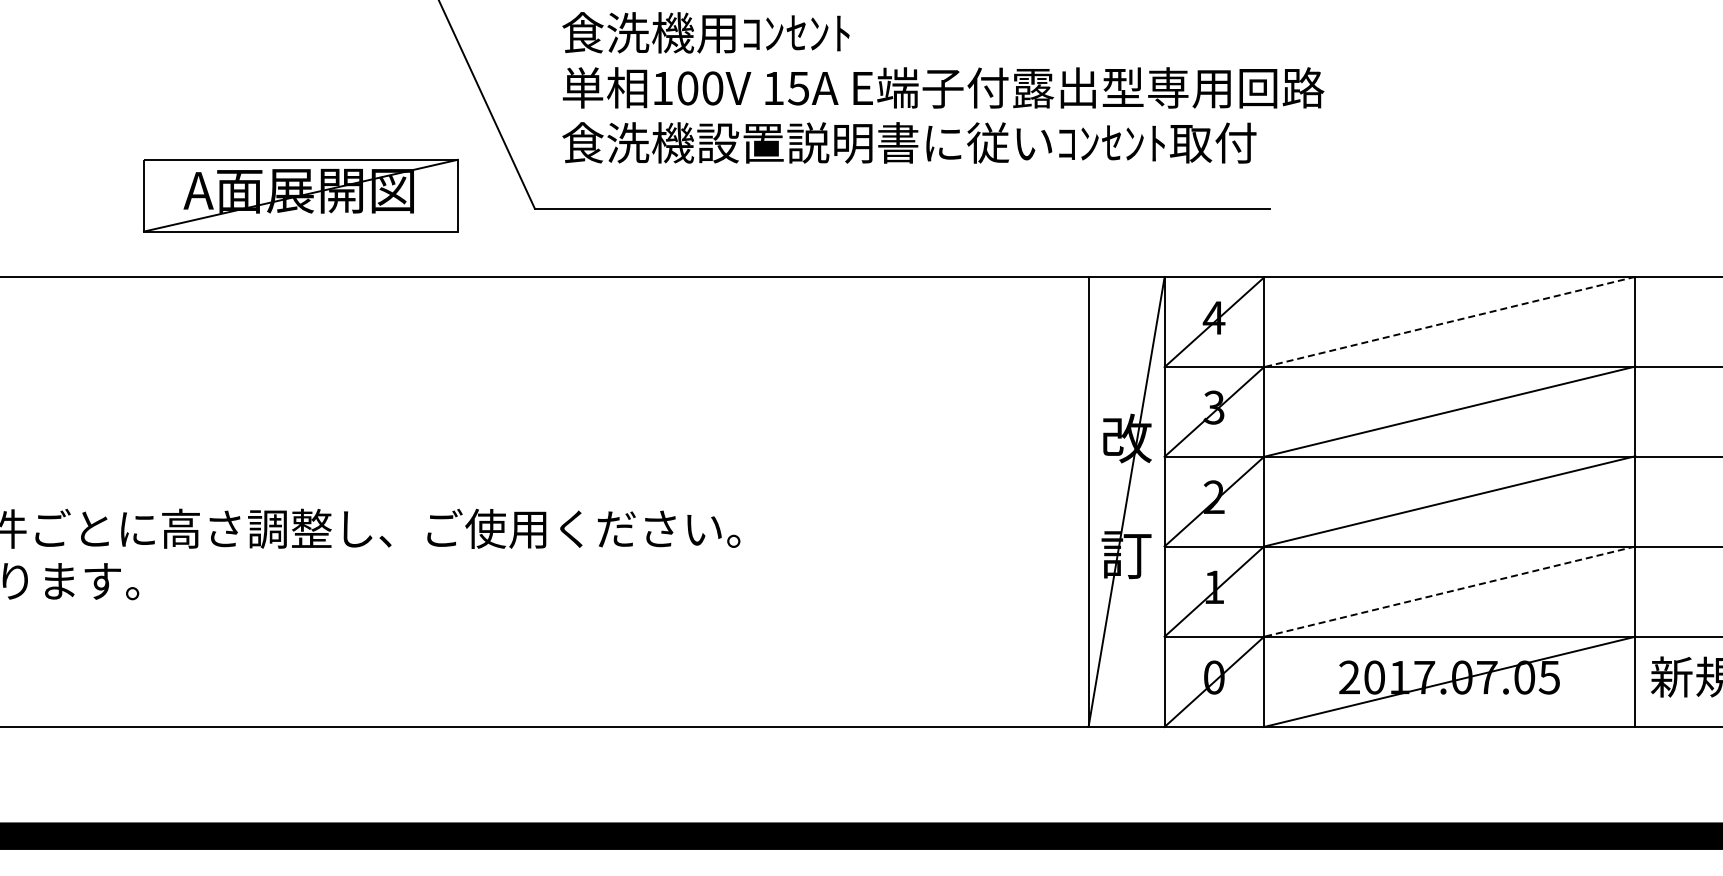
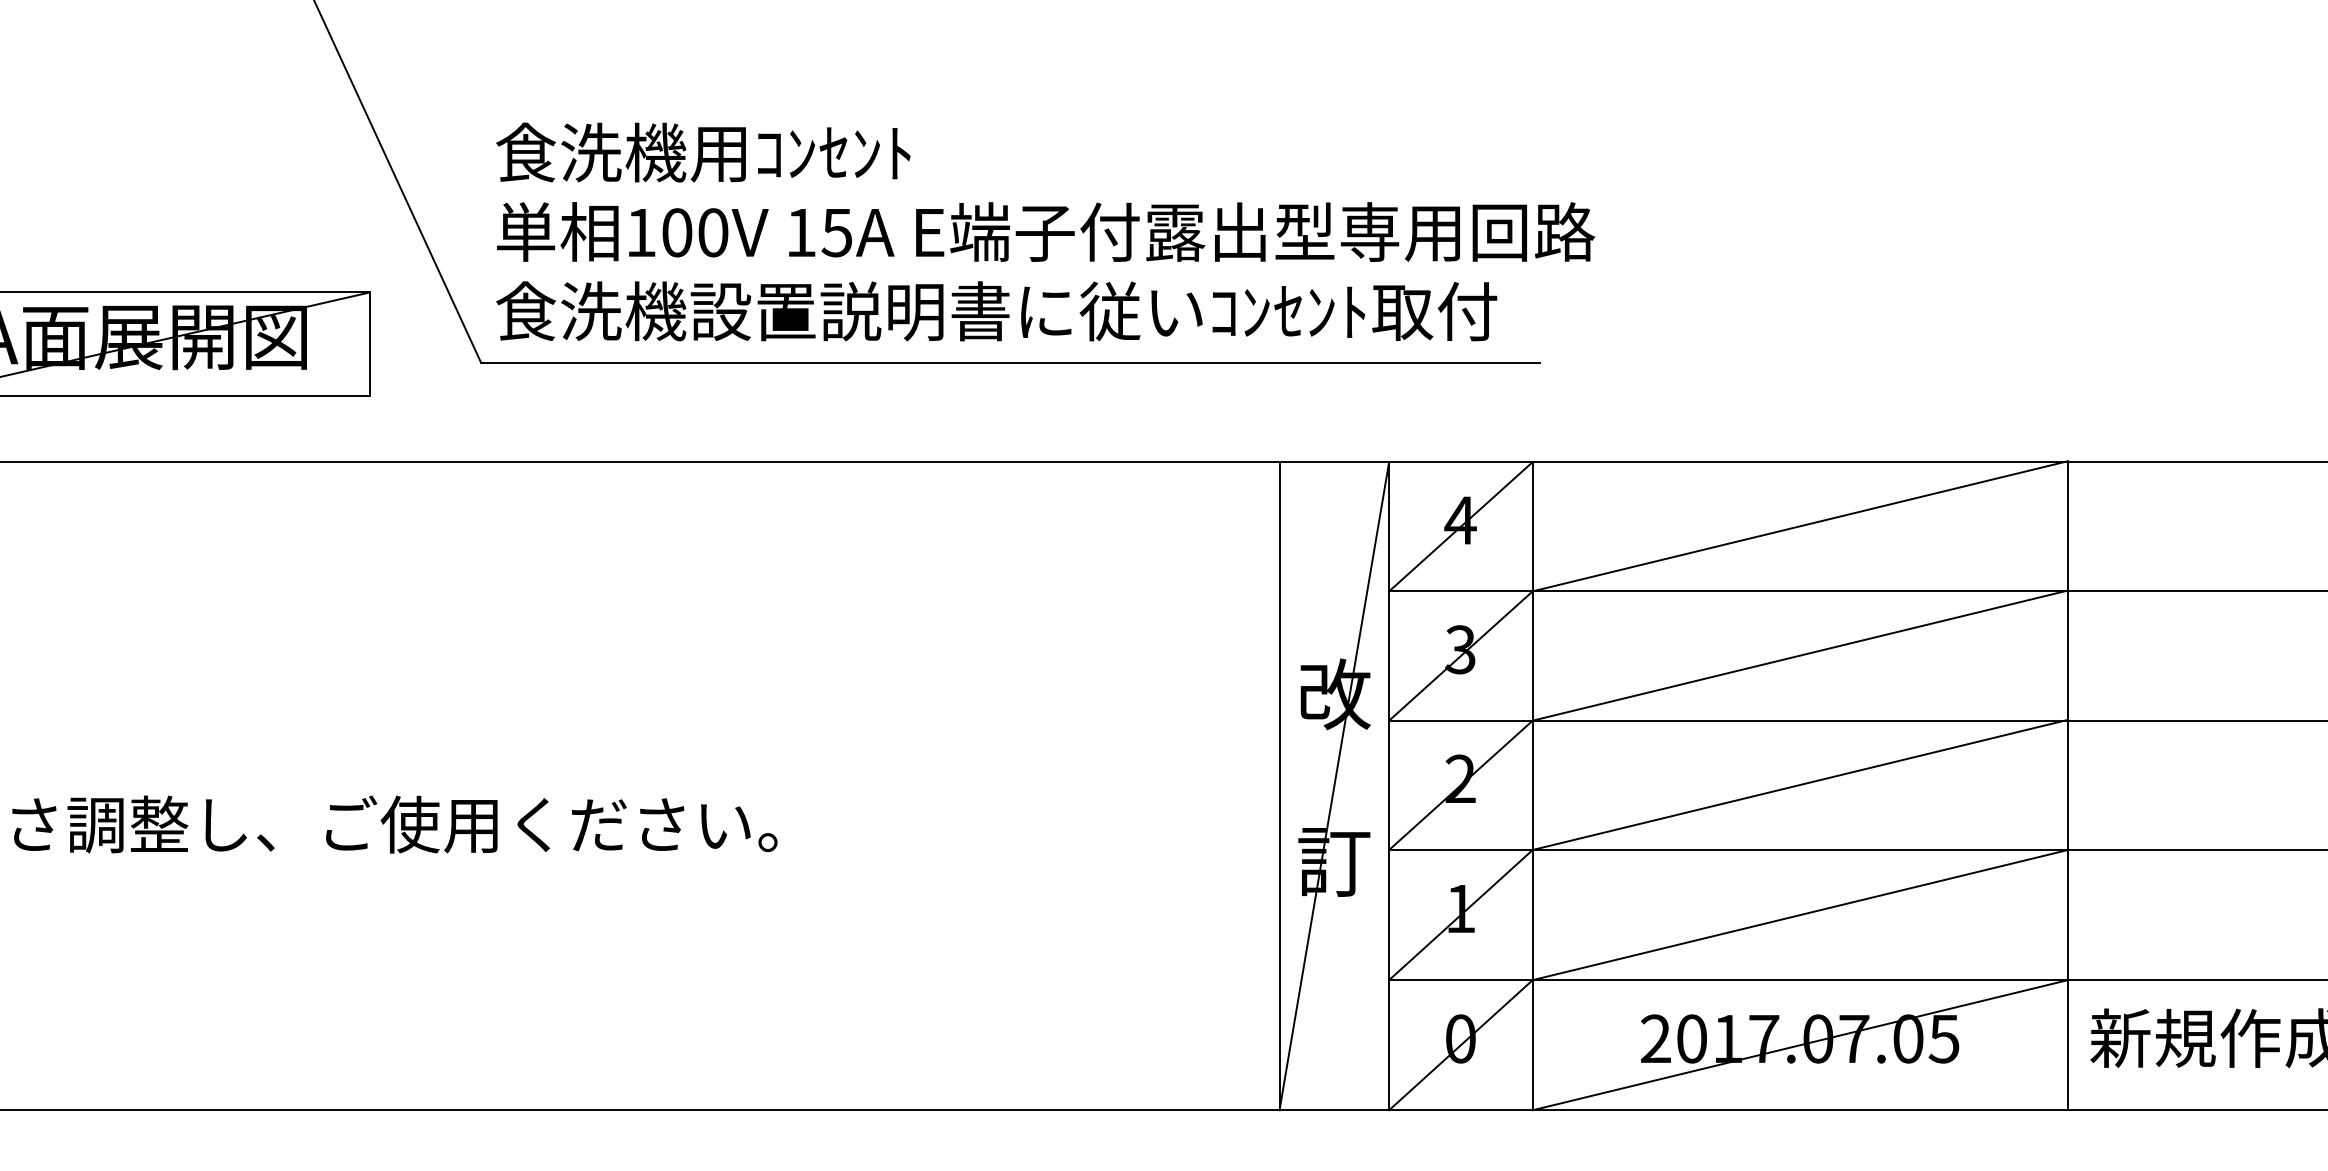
text: (943, 87) -> (1045, 231), moved
line: (1449, 322) -> (1799, 527), dashed -> solid
line: (1449, 591) -> (1799, 914), dashed -> solid

